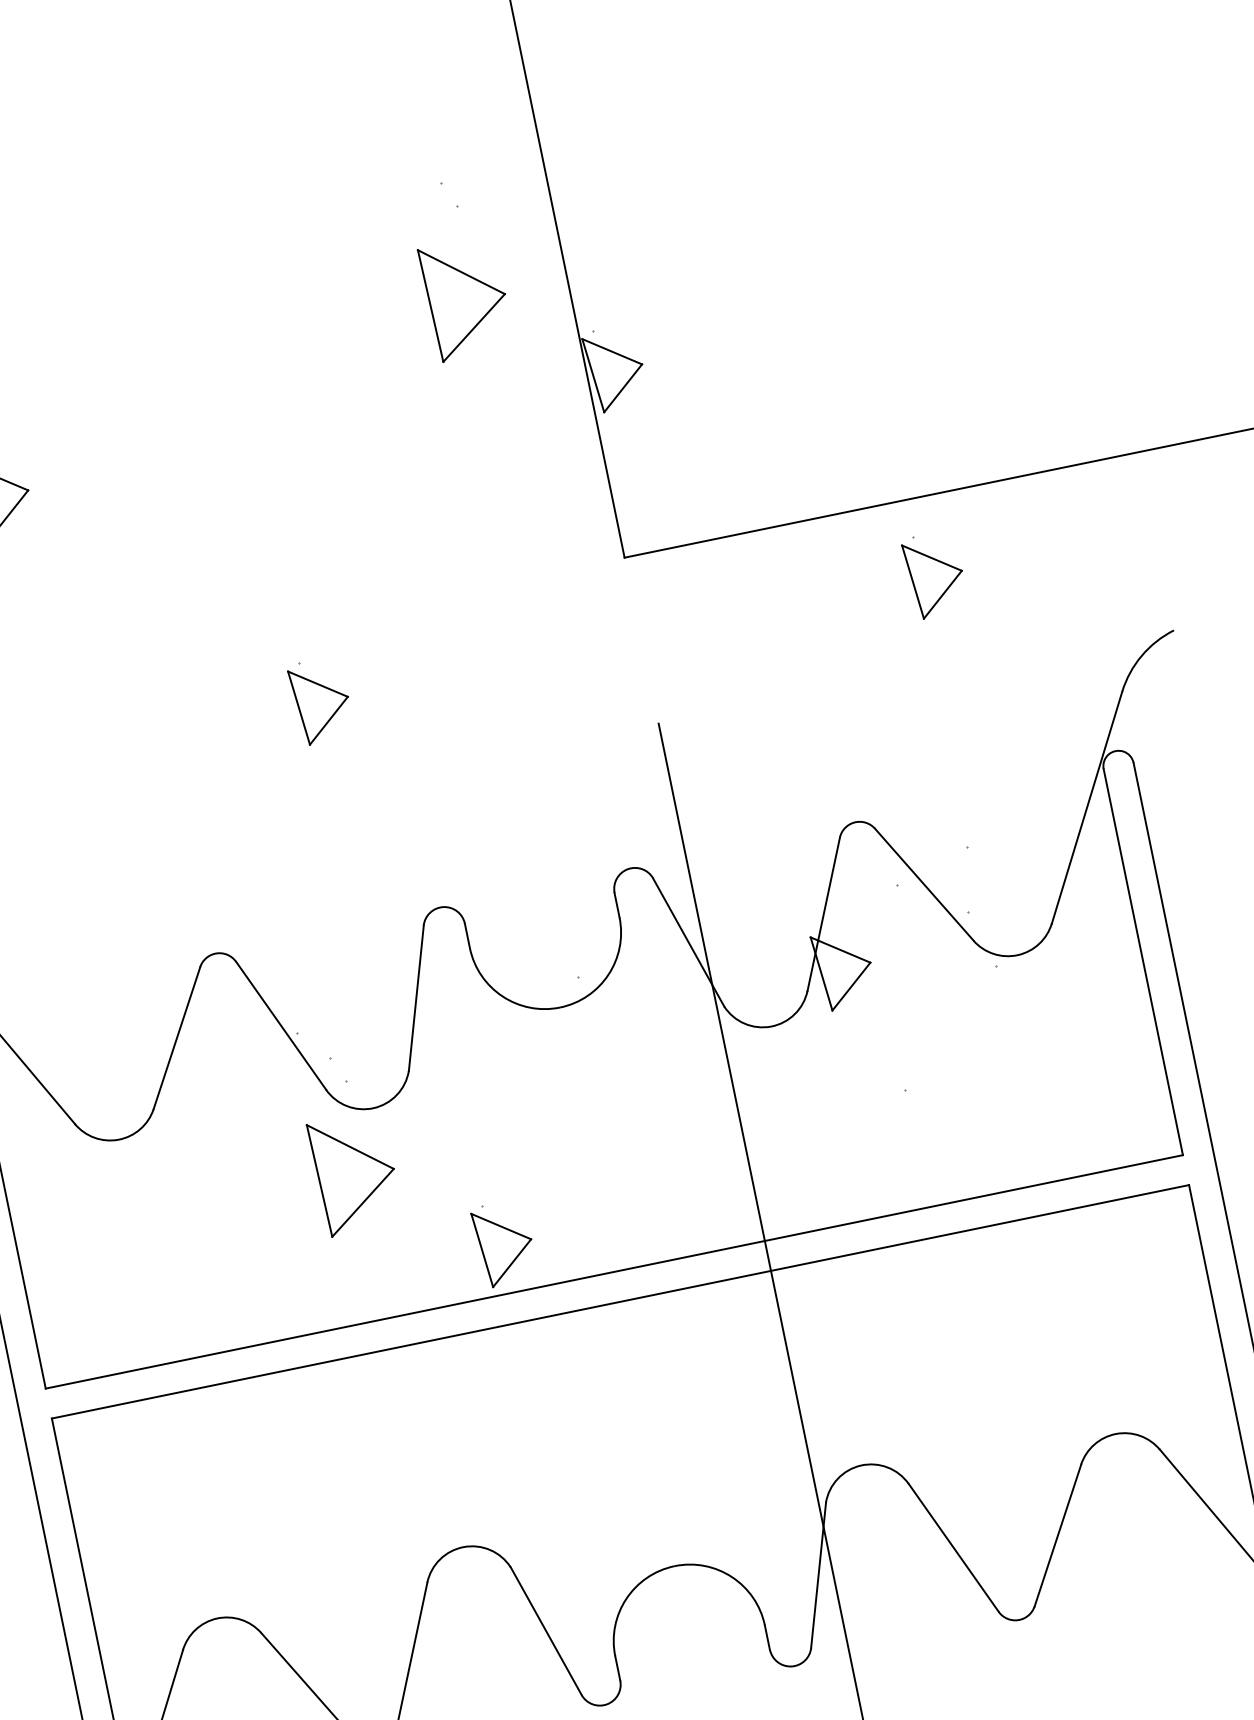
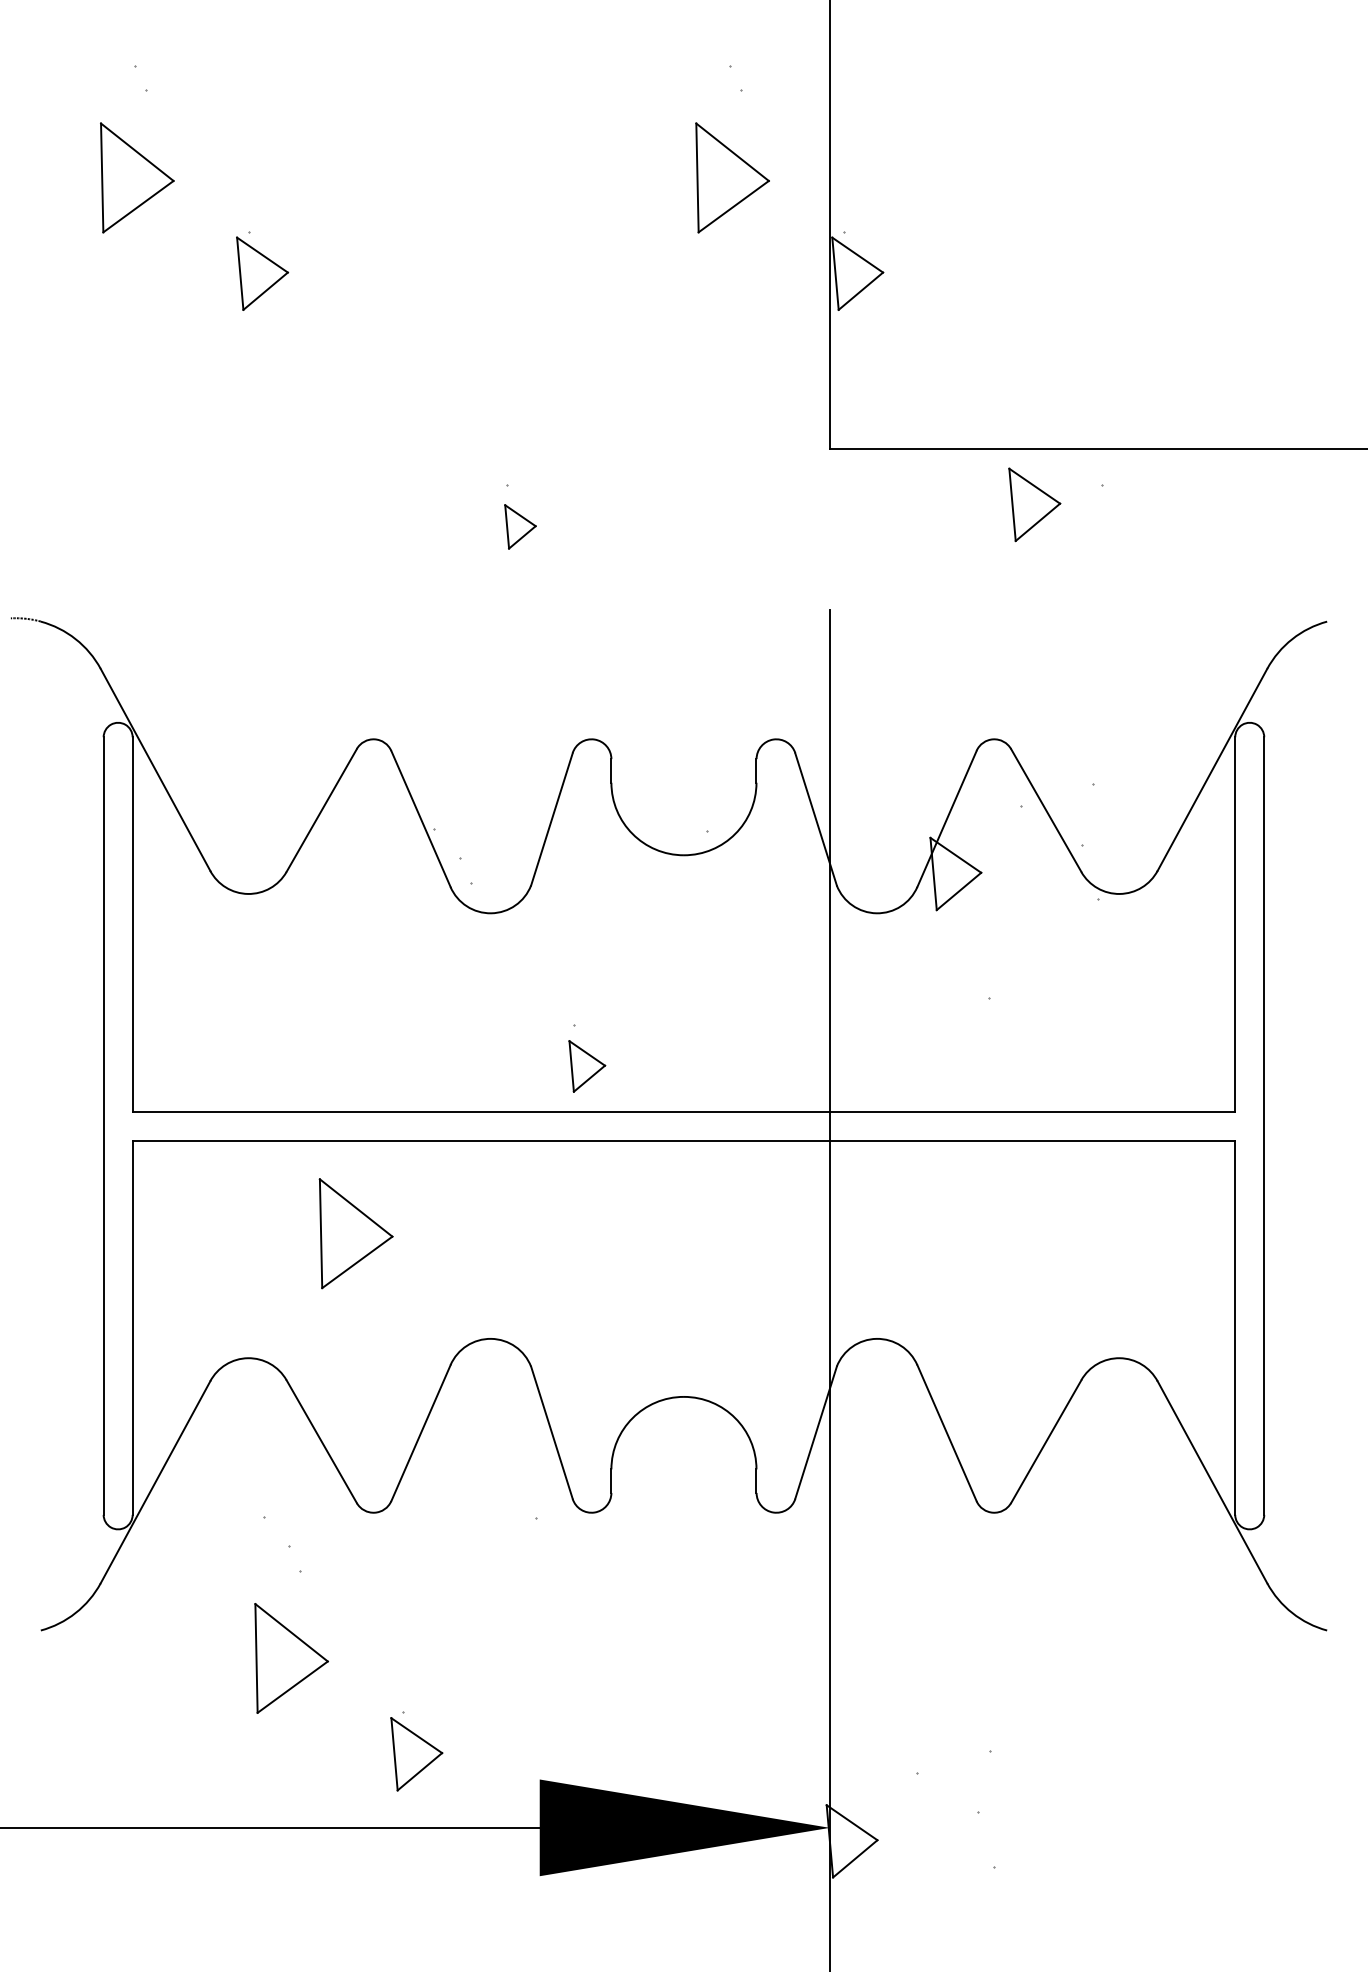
part: (935, 577) -> (1034, 504), moved
part: (321, 703) -> (520, 526), size x0.6
part: (355, 1173) -> (355, 1233), moved
part: (504, 1246) -> (586, 1066), size x0.7

